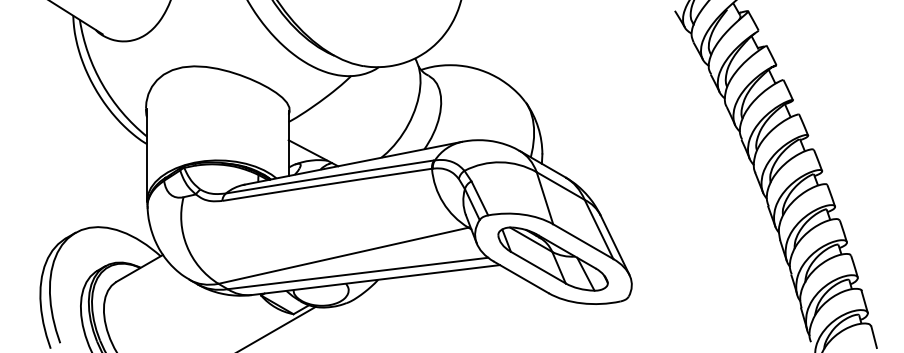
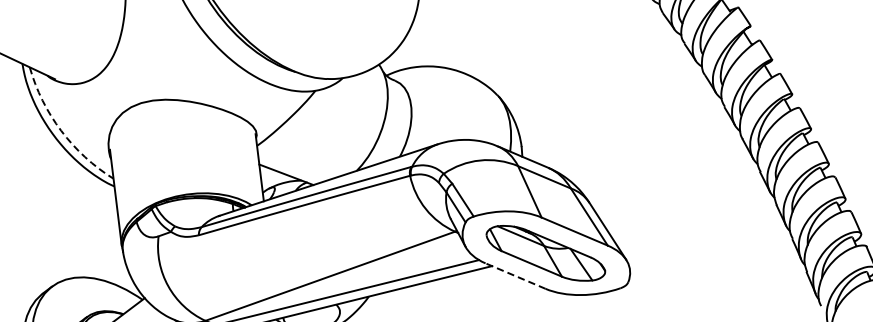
arc: (102, 84) -> (61, 130), solid -> dashed
line: (520, 277) -> (514, 276), solid -> dashed

